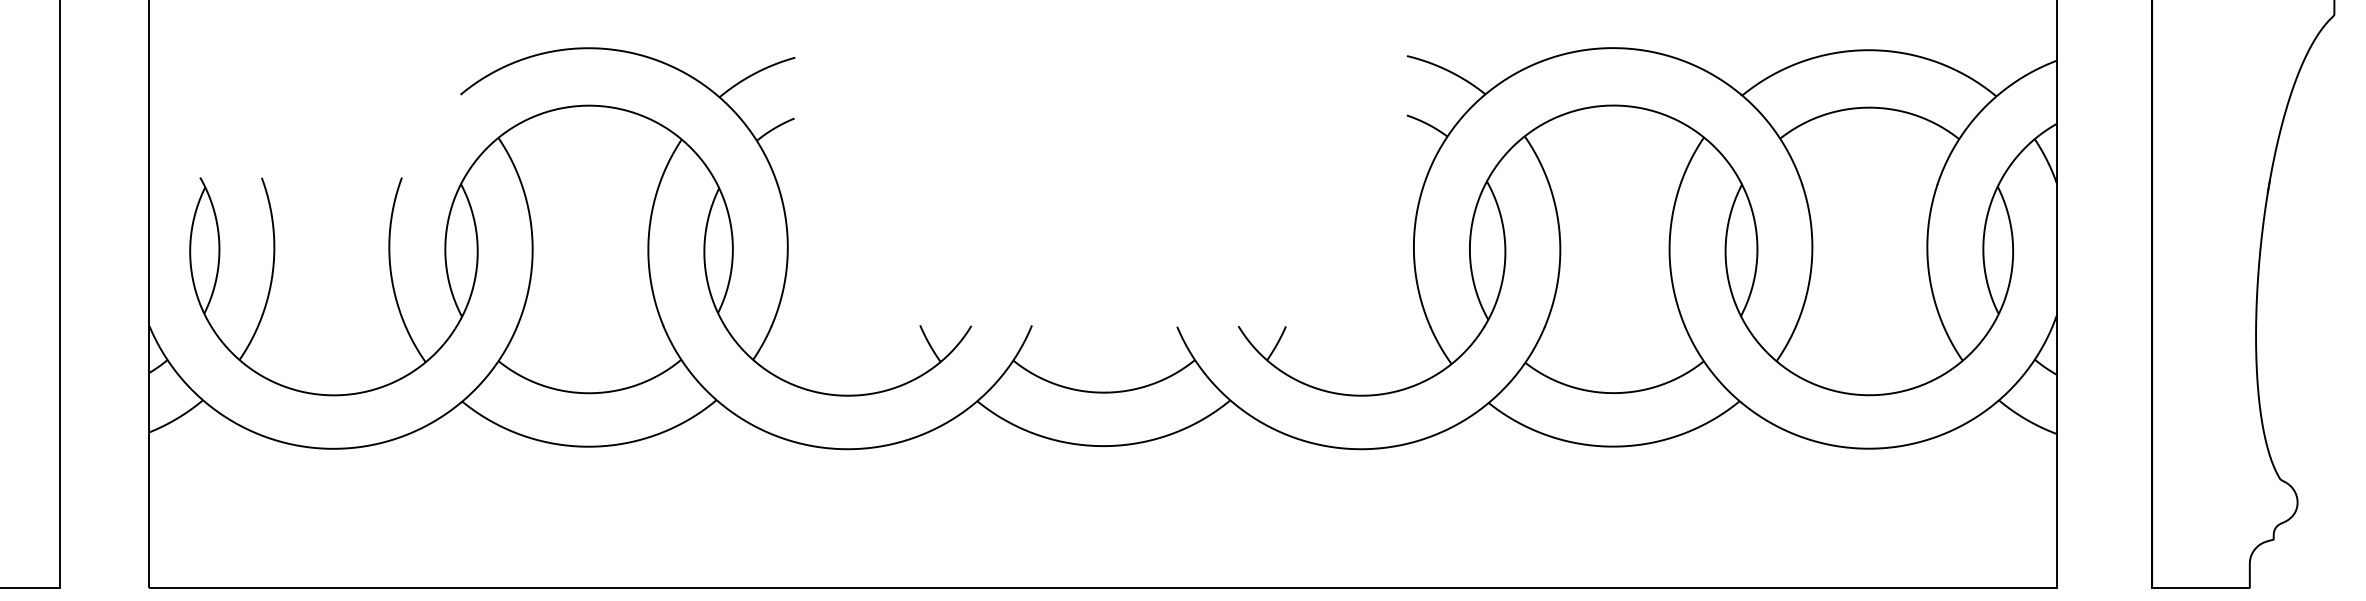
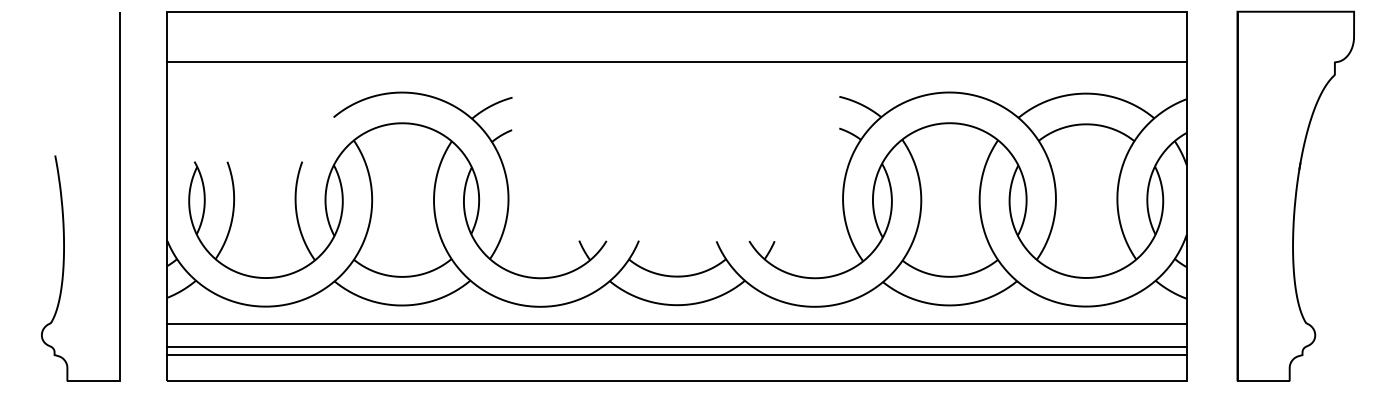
line: (1102, 480) -> (676, 323), added
line: (1102, 525) -> (676, 347), added
line: (1102, 540) -> (676, 355), added

